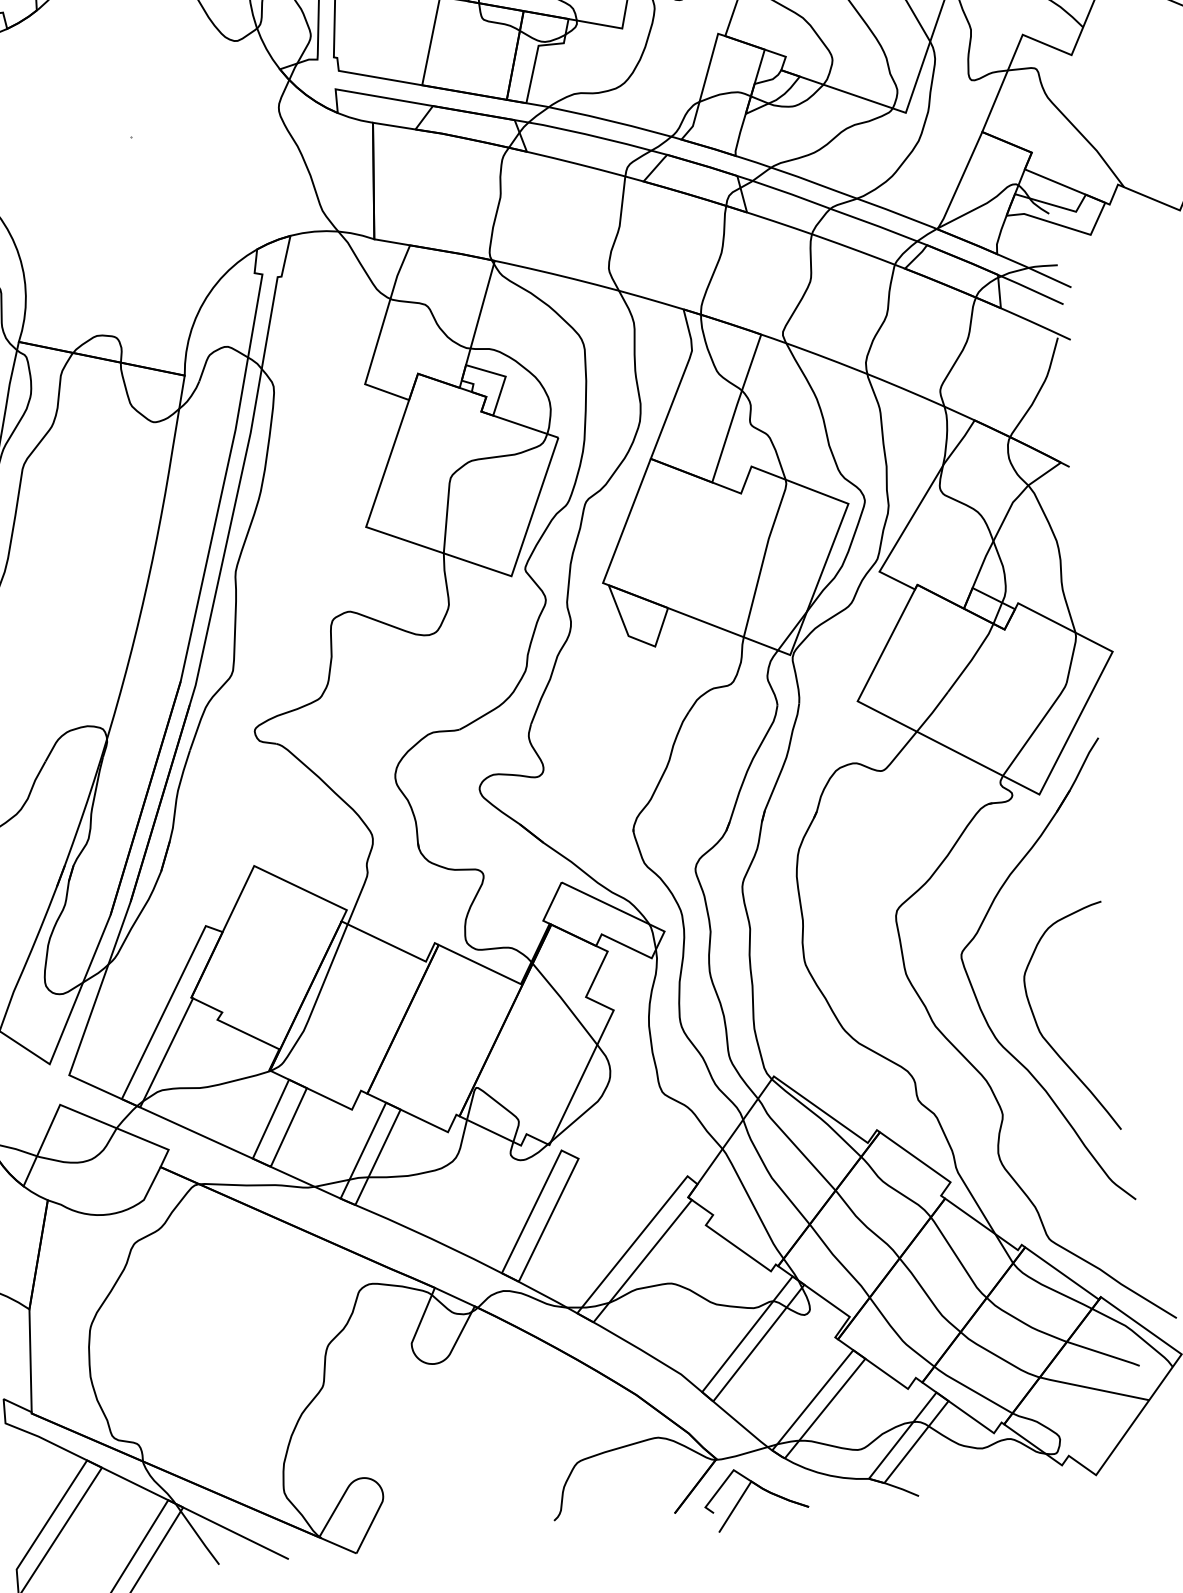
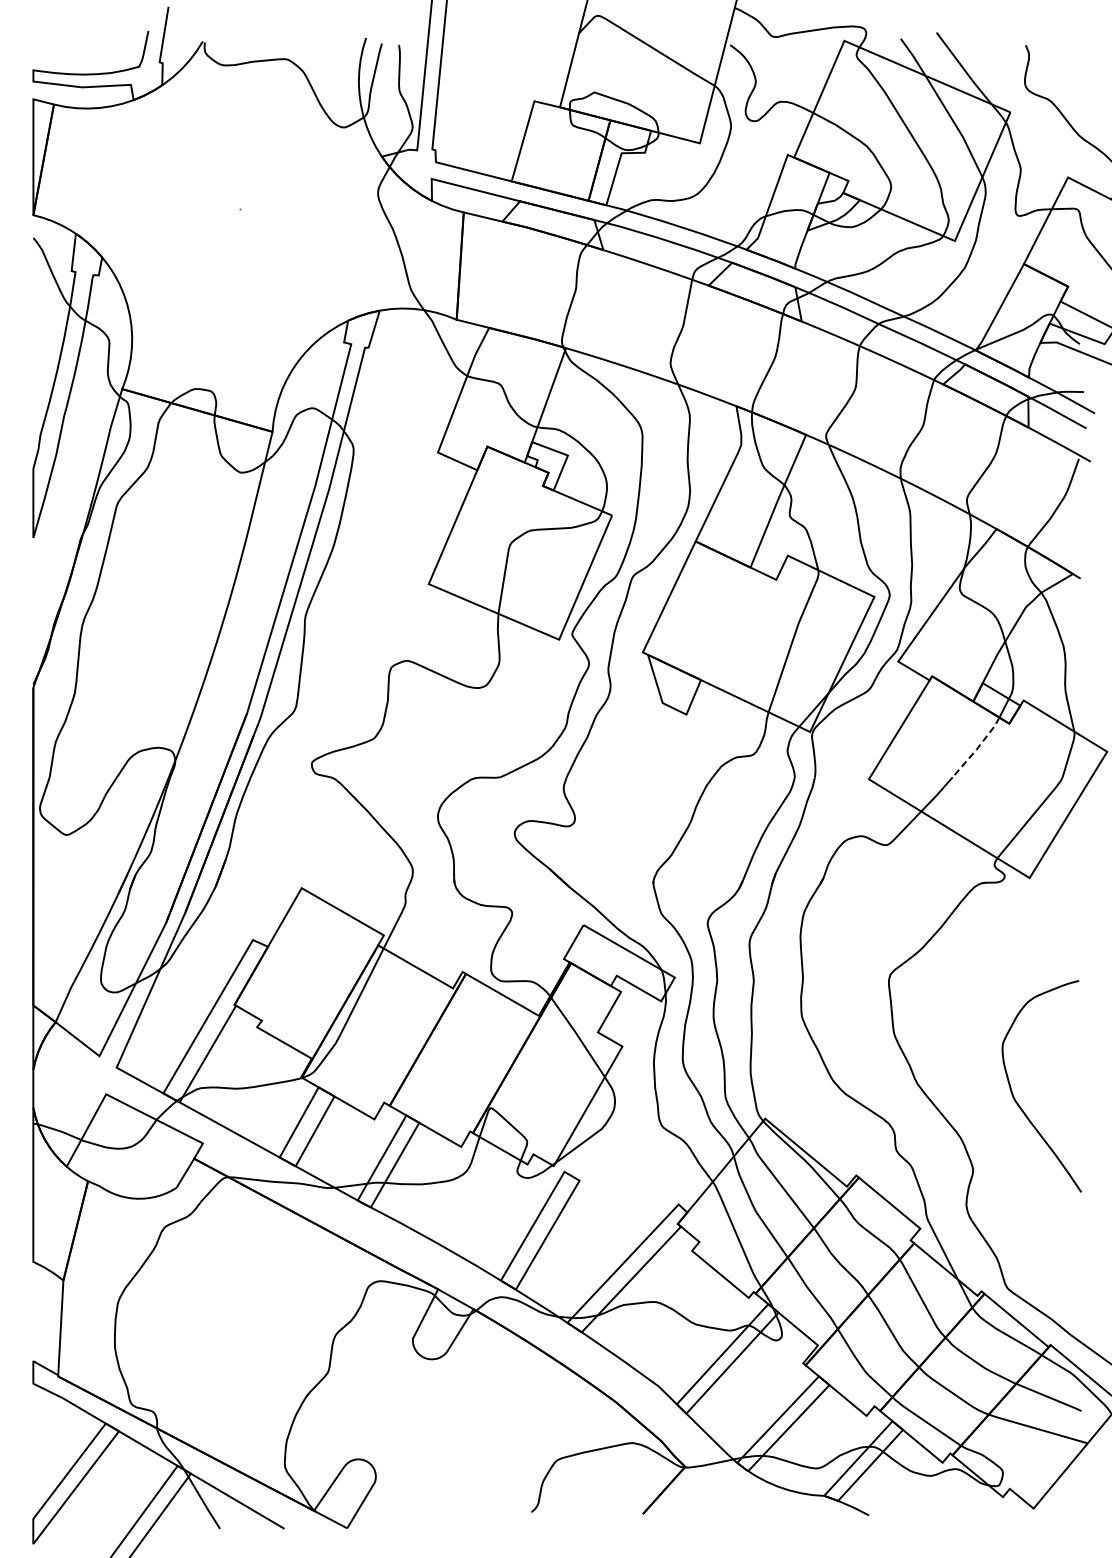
line: (972, 658) -> (977, 748), solid -> dashed
part: (977, 998) -> (958, 1061), removed
part: (760, 1488) -> (723, 1497), removed

